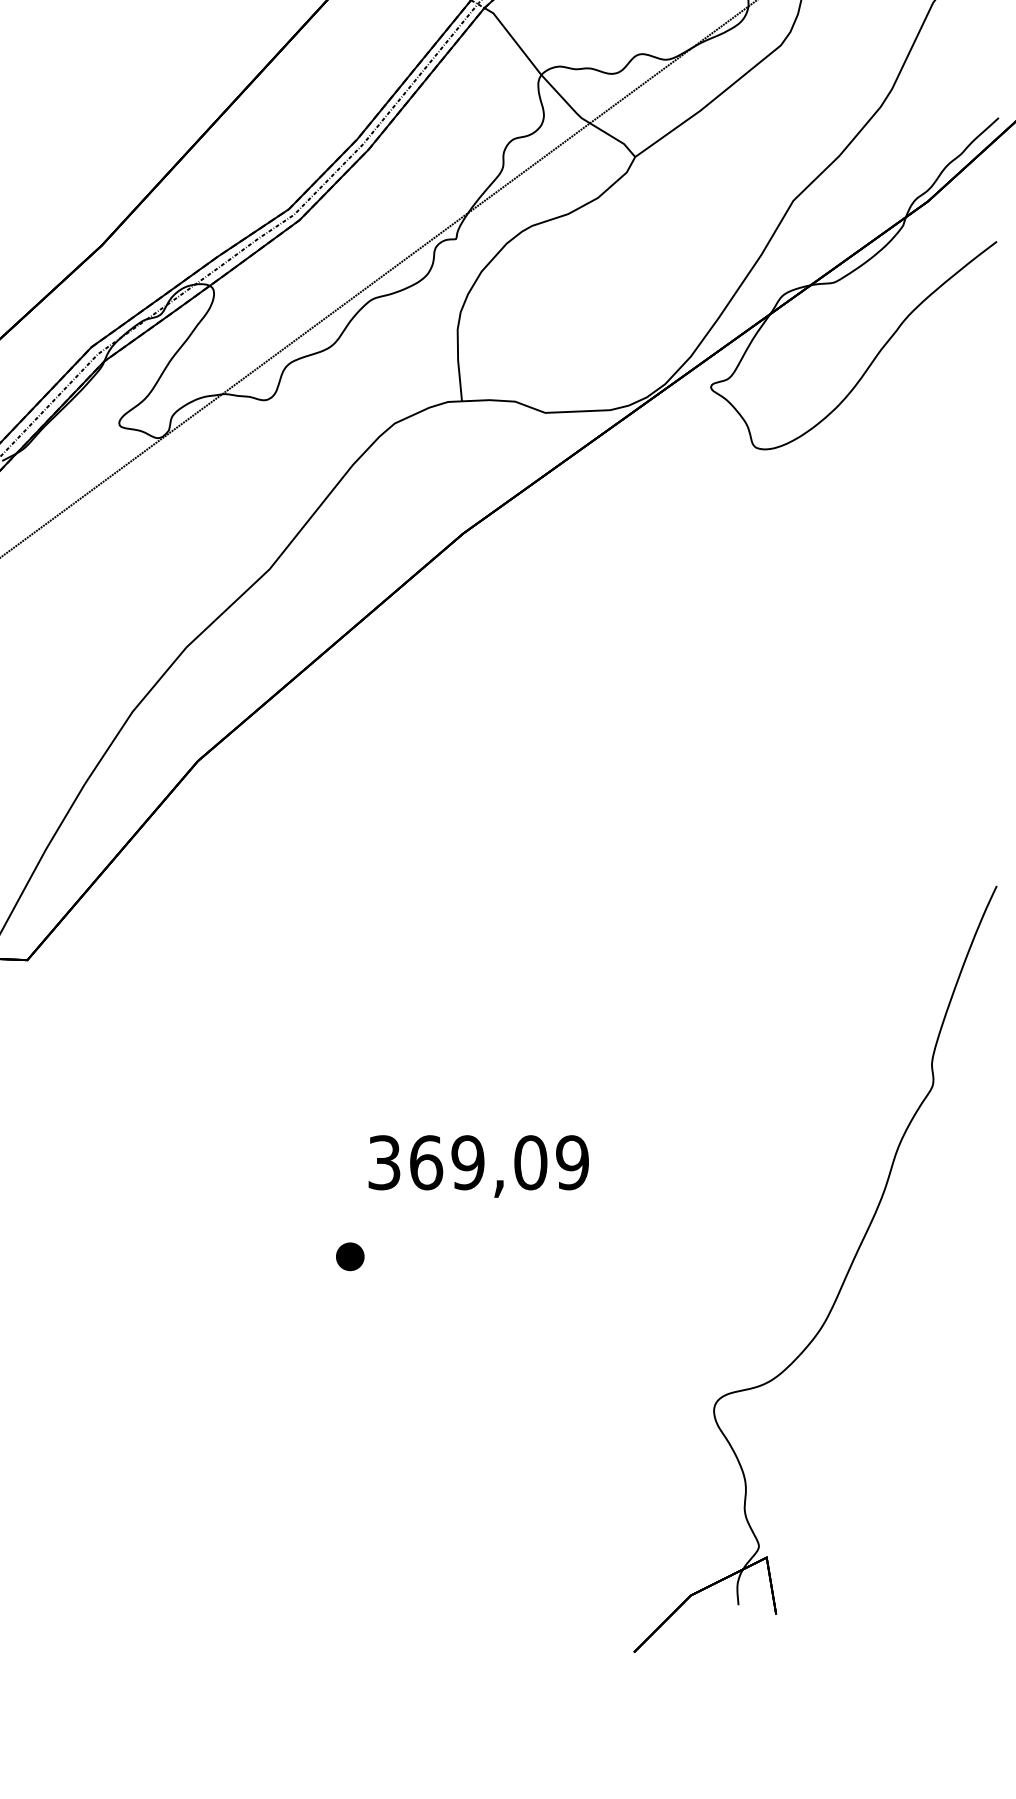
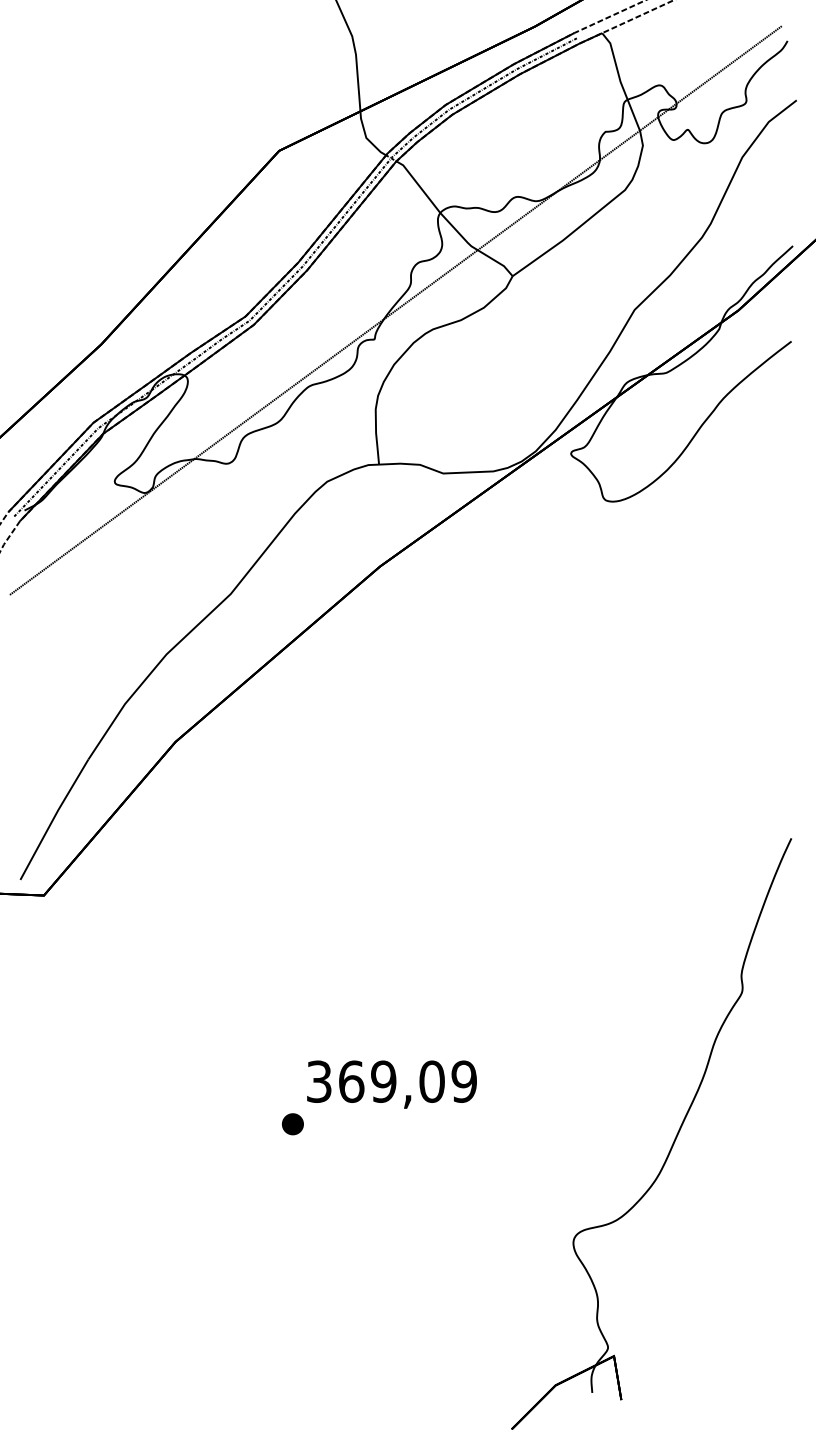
text: (478, 1166) -> (391, 1084), moved

